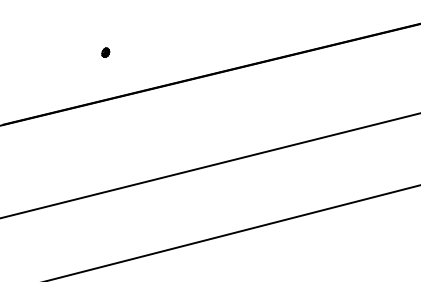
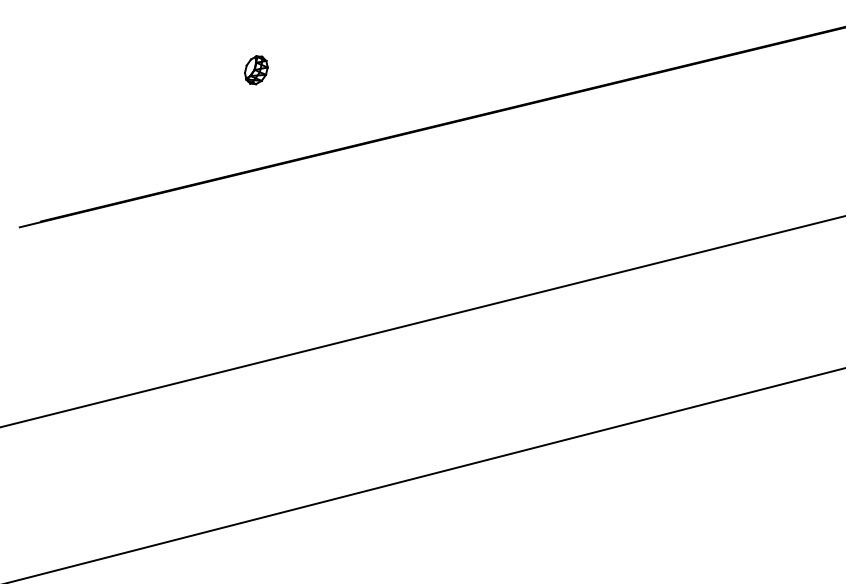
part: (105, 52) -> (256, 69), size x1.6

